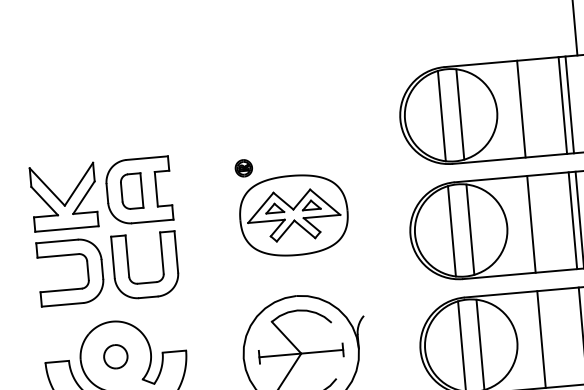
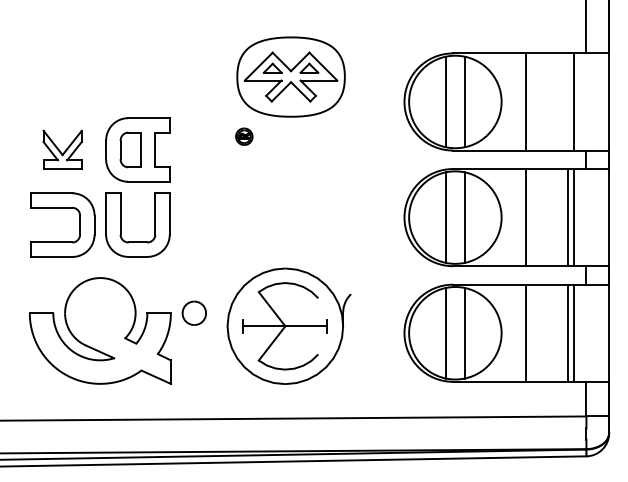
line: (562, 105) -> (567, 101), removed
part: (63, 196) -> (62, 149), size x0.6
part: (293, 214) -> (290, 76), moved
part: (114, 356) -> (193, 312), moved

